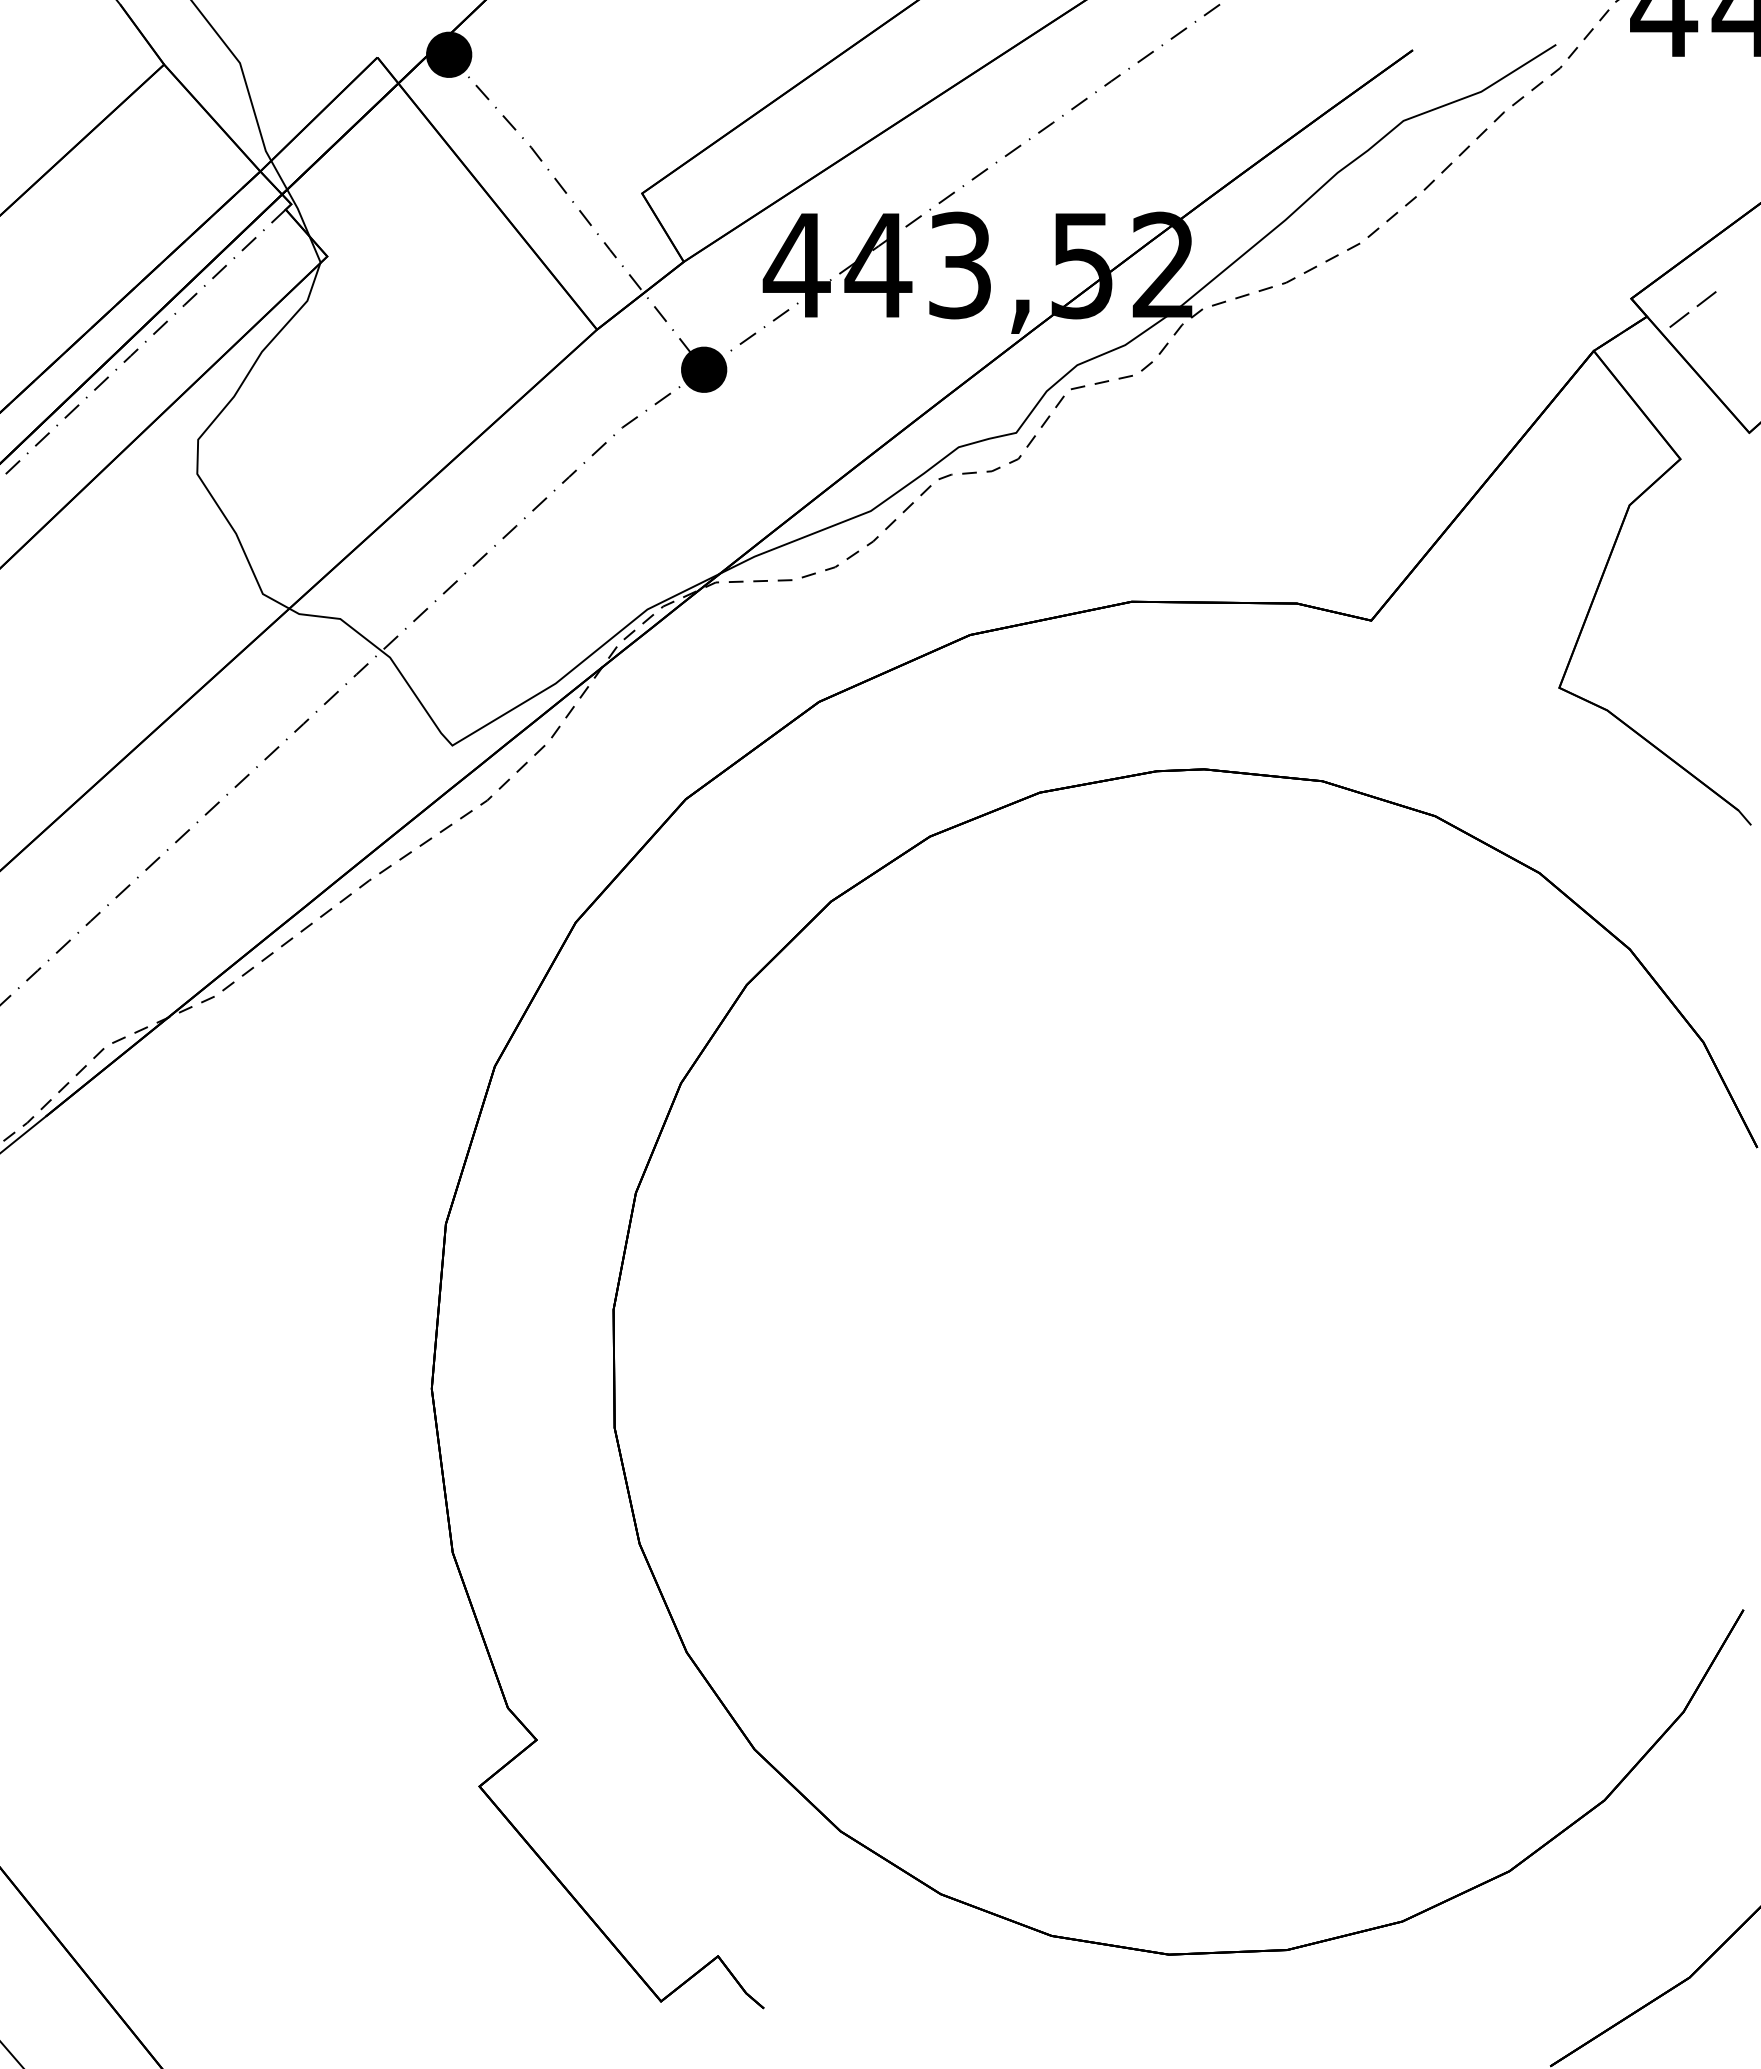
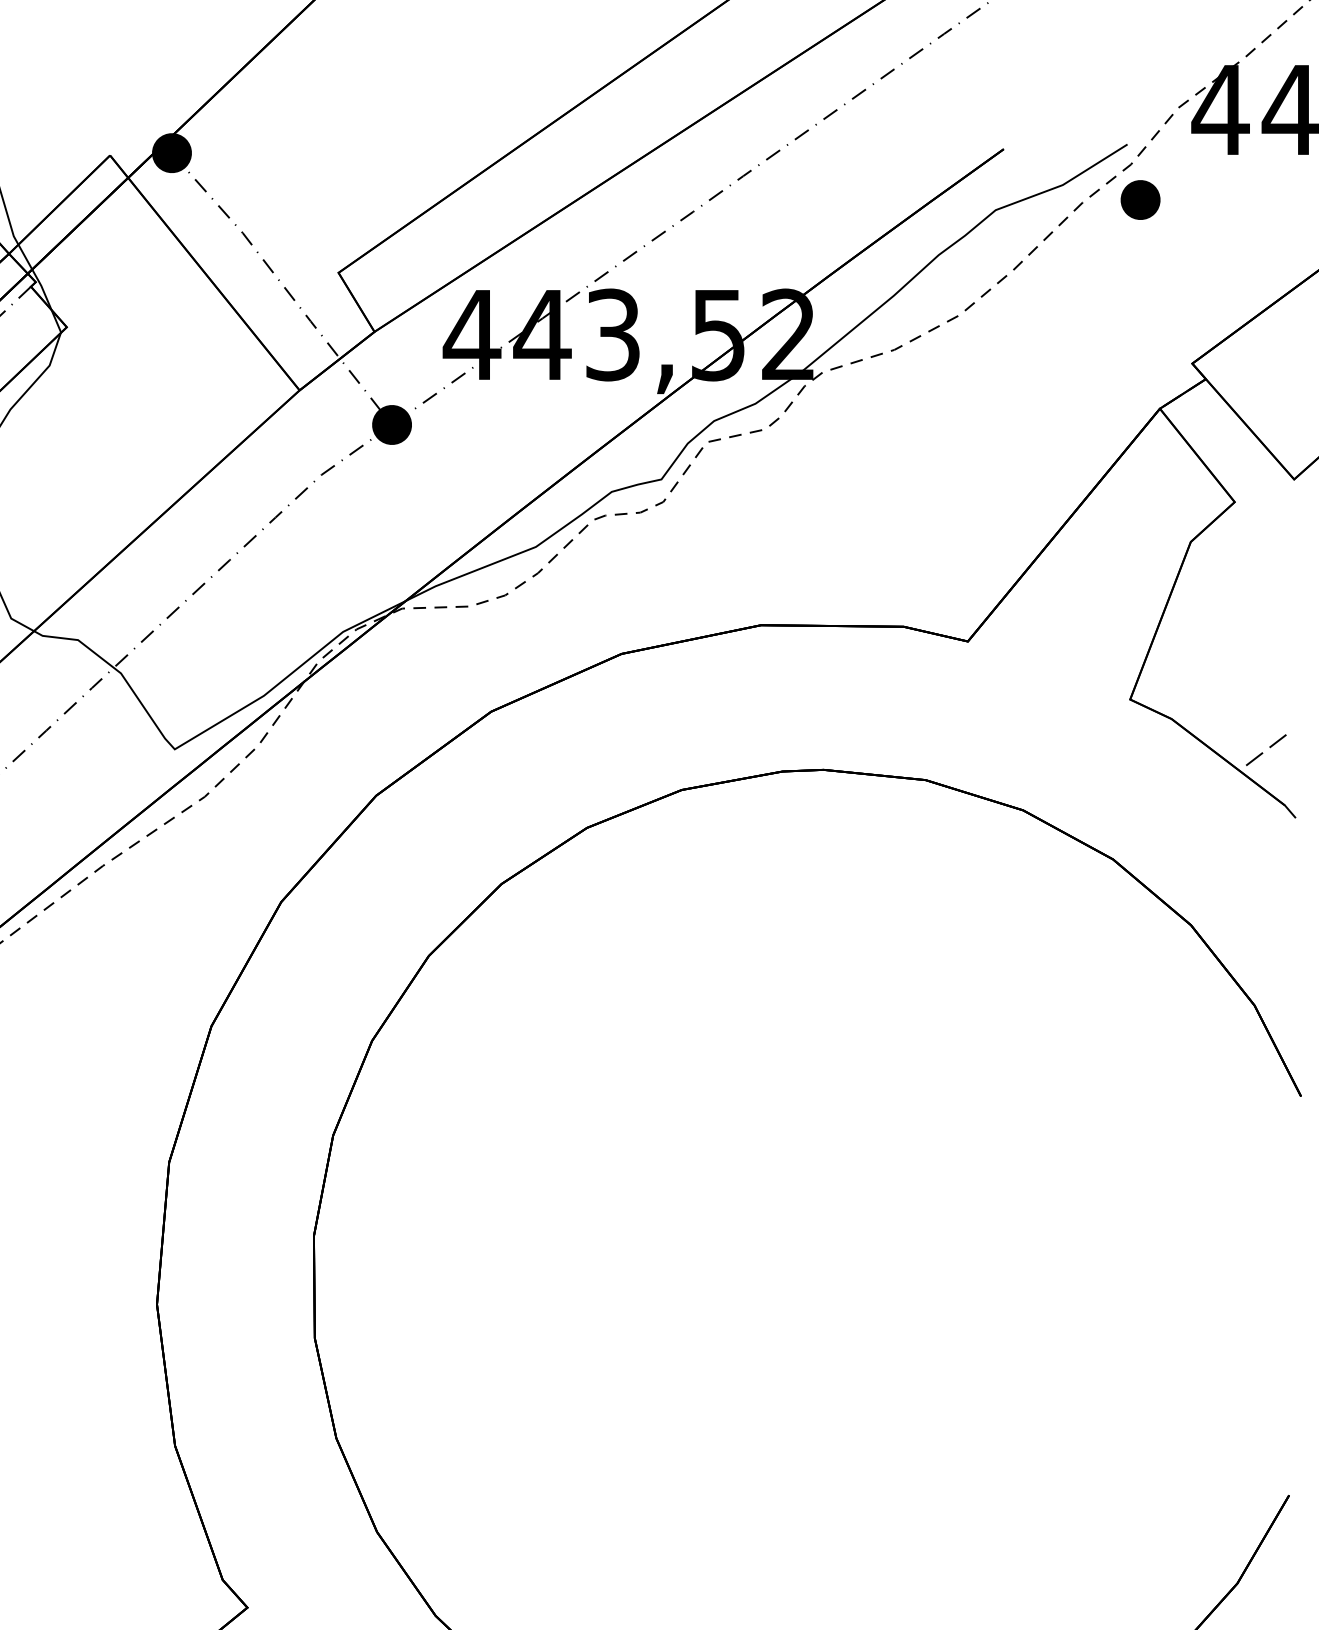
part: (1571, 109) -> (1140, 200), added
line: (1689, 312) -> (1263, 752), moved

